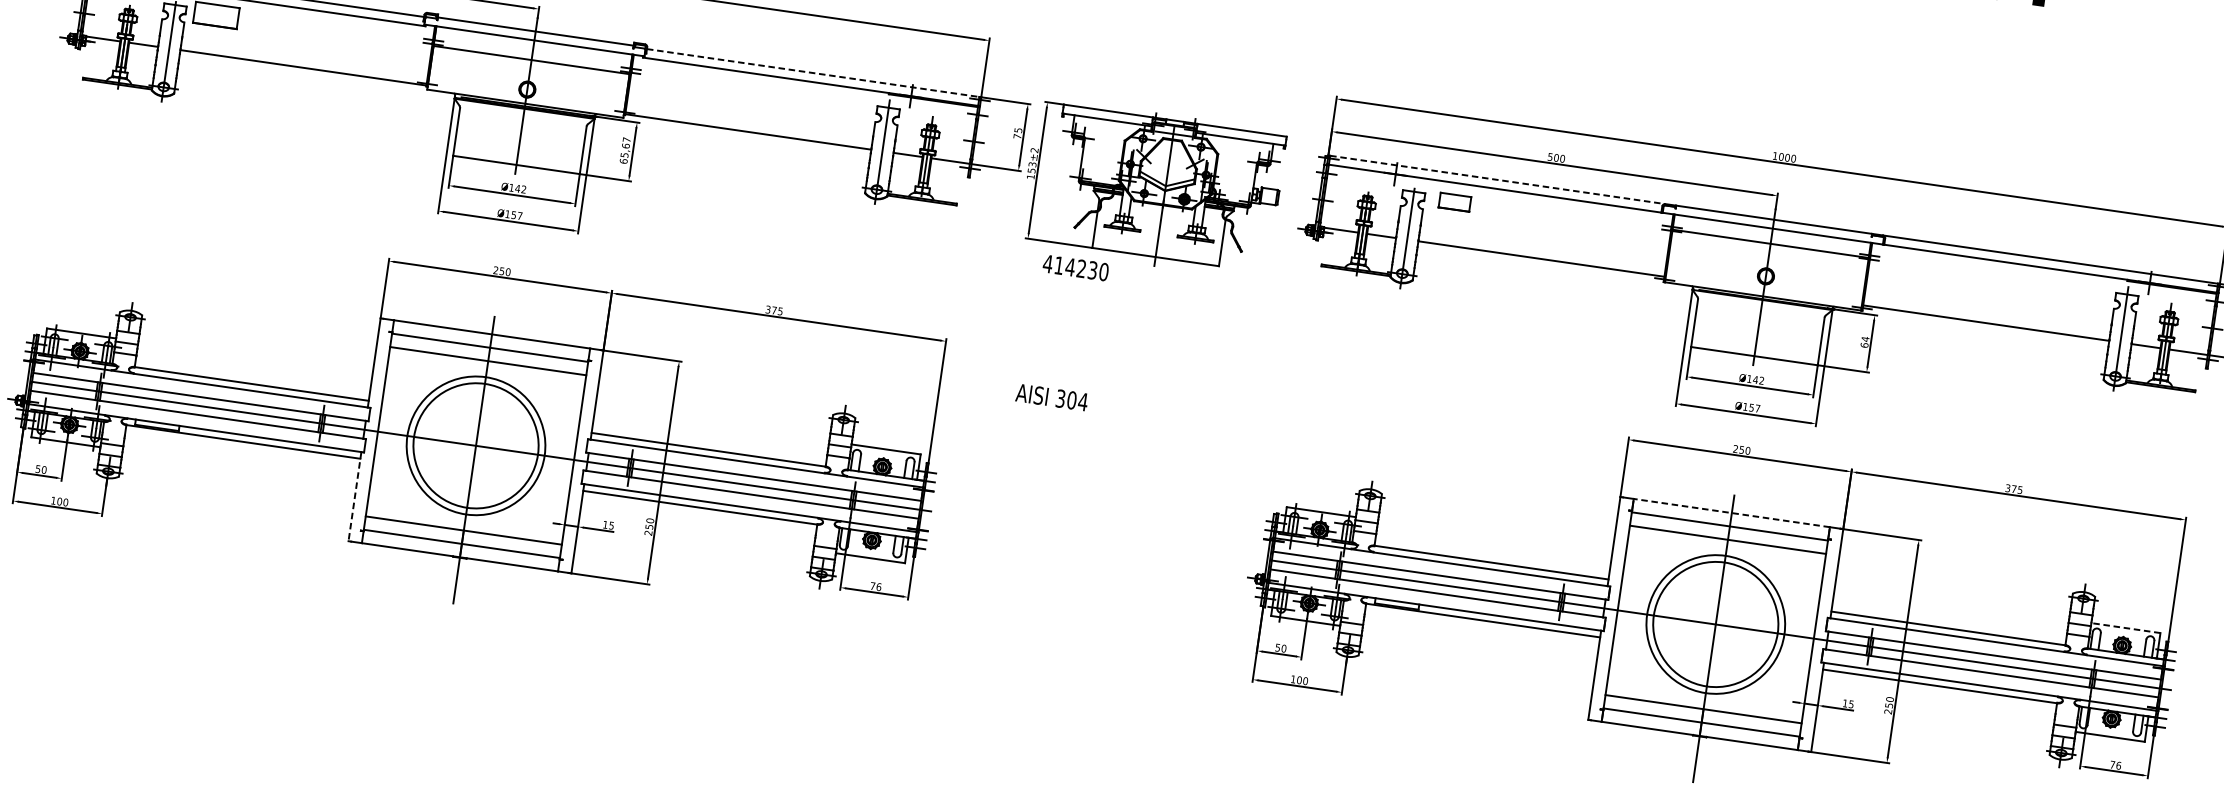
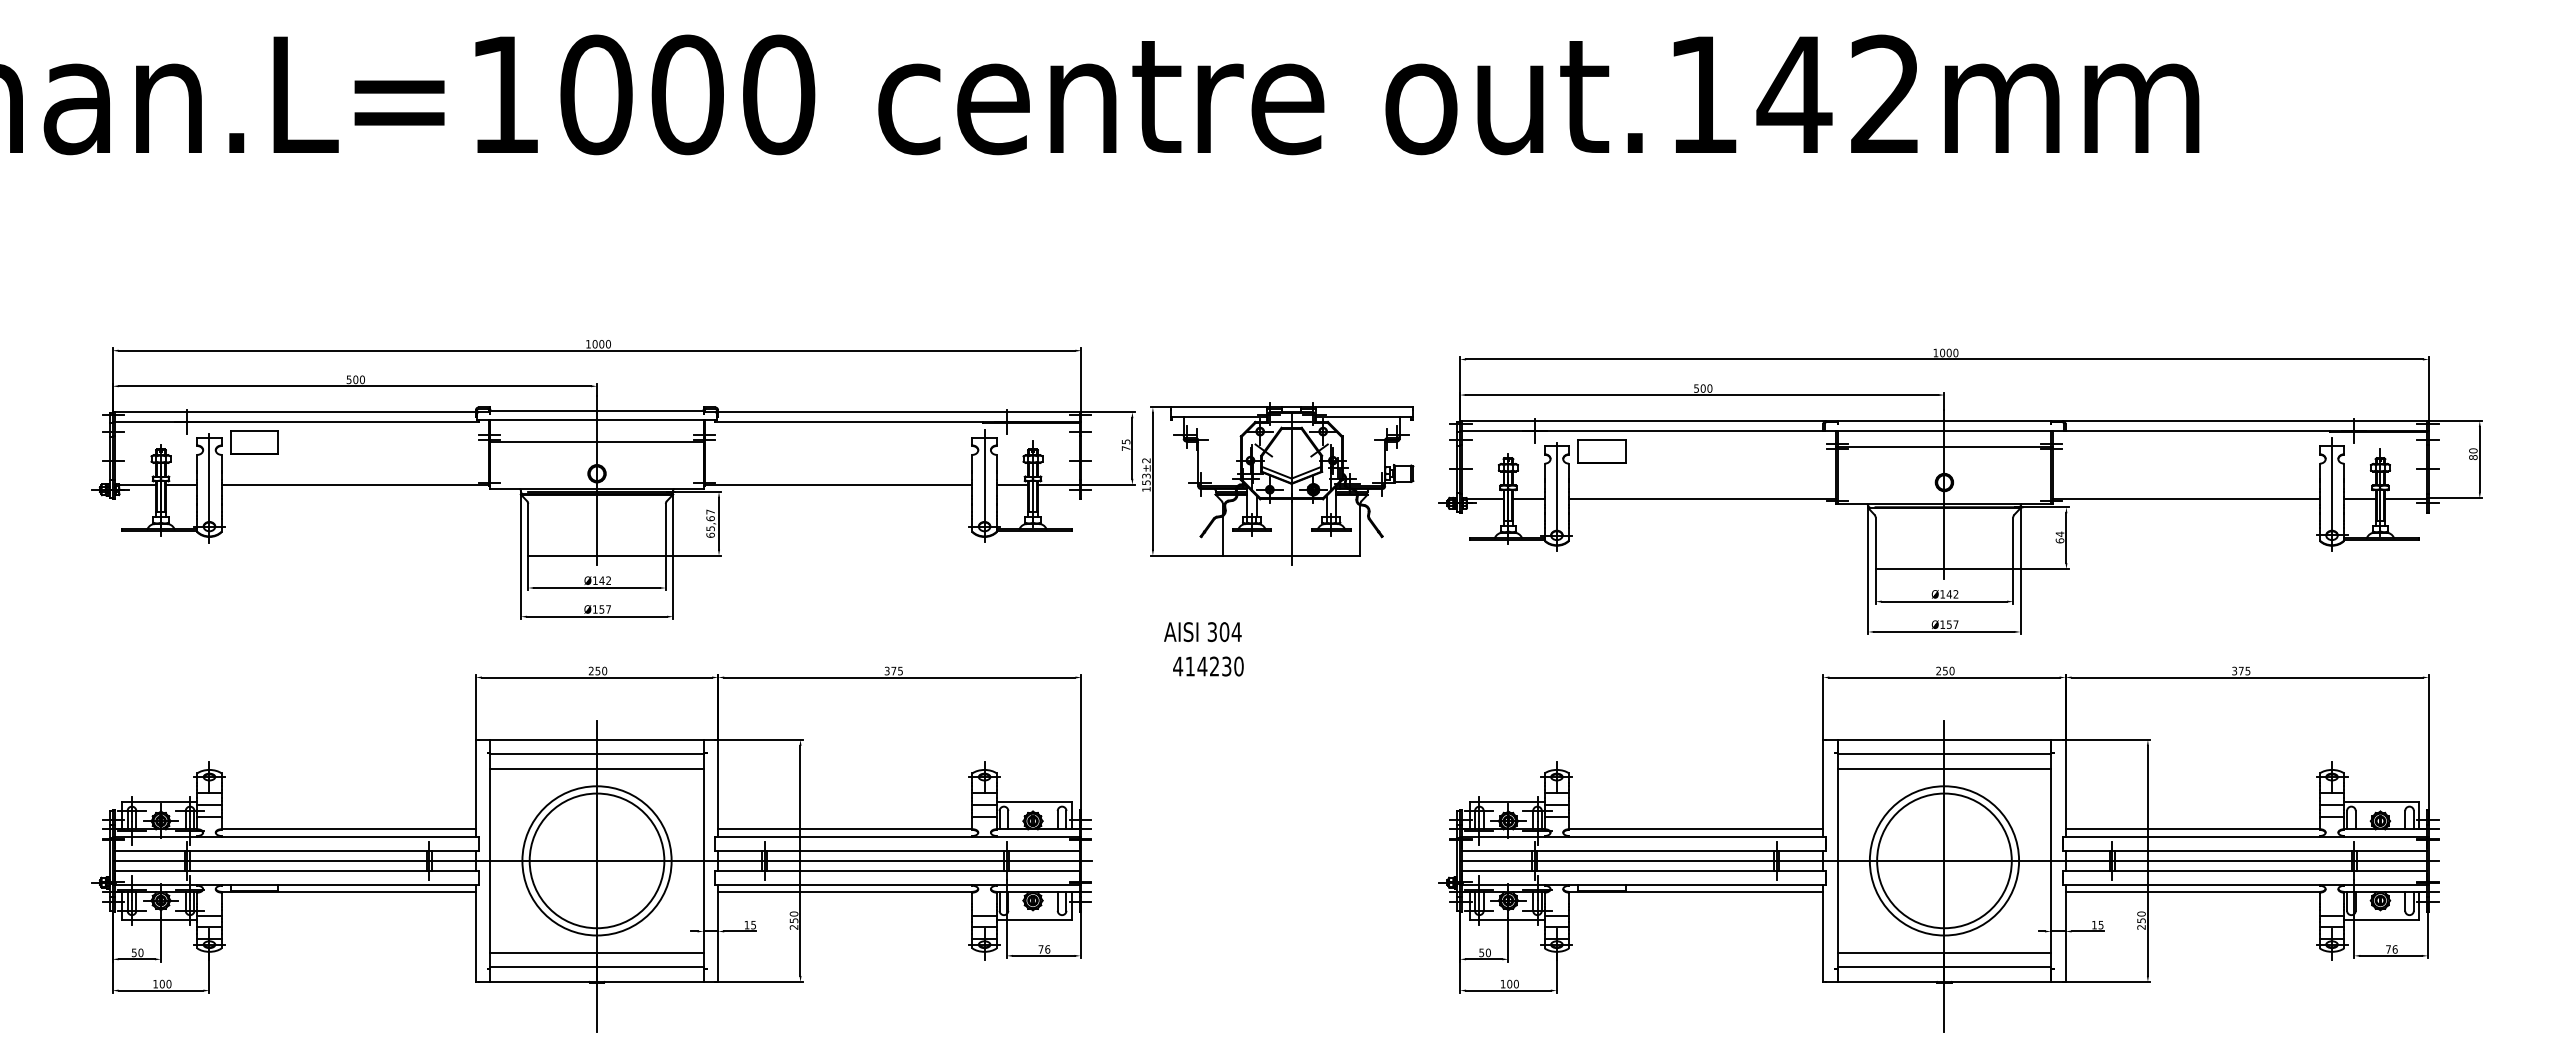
line: (812, 73) -> (898, 412), dashed -> solid
line: (1498, 180) -> (1644, 421), dashed -> solid
part: (1454, 202) -> (1601, 451), size x1.43
text: (1075, 268) -> (1208, 666), moved
text: (1051, 397) -> (1202, 632), moved
line: (354, 497) -> (475, 934), dashed -> solid
line: (1731, 512) -> (1944, 739), dashed -> solid
line: (2125, 627) -> (2381, 801), dashed -> solid

